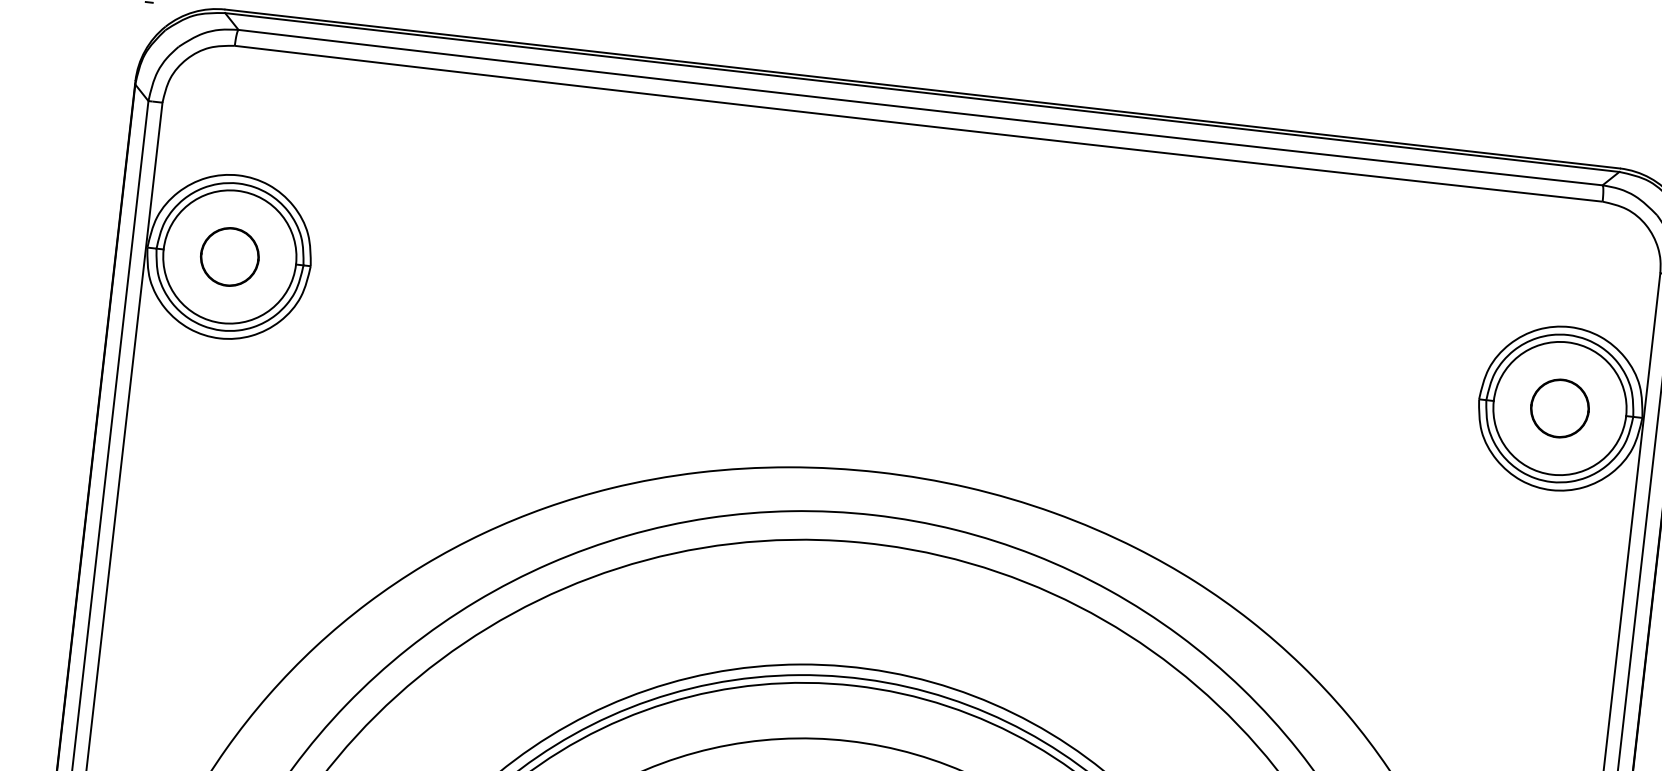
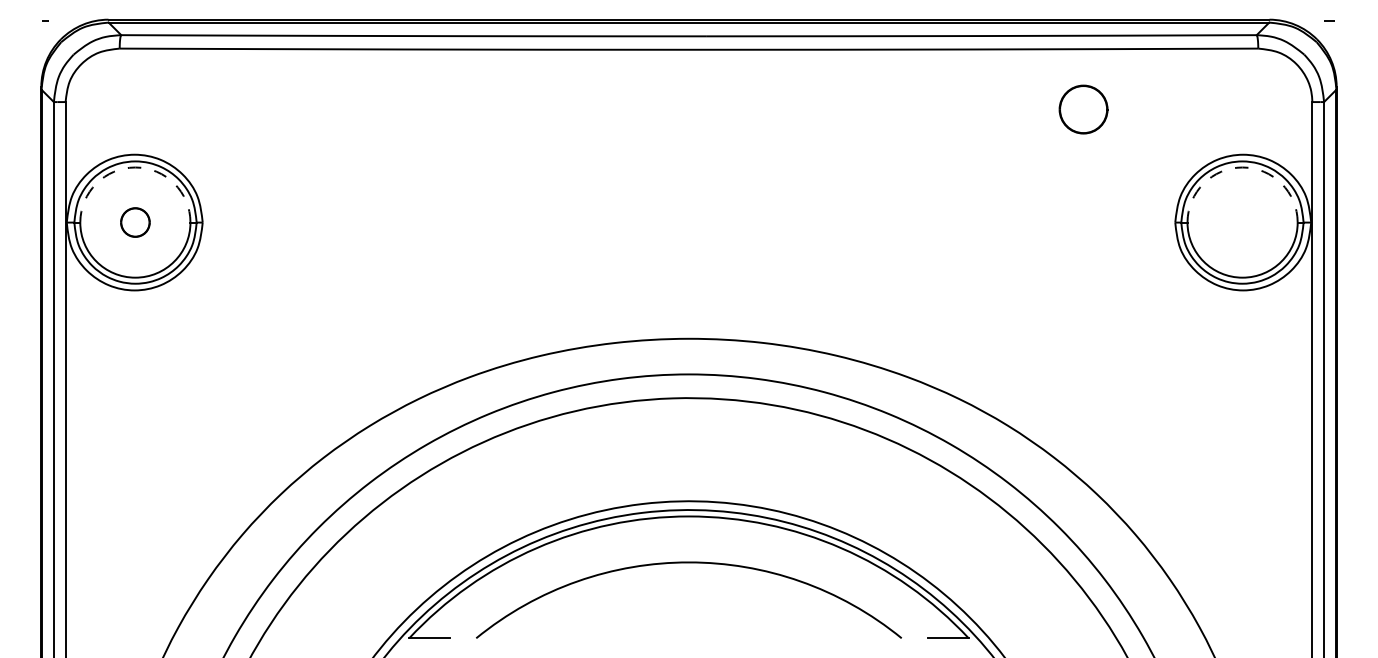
arc: (237, 190) -> (135, 167), solid -> dashed
part: (230, 256) -> (135, 222), size x0.6
arc: (1567, 342) -> (1242, 167), solid -> dashed
part: (1559, 408) -> (1083, 109), moved

